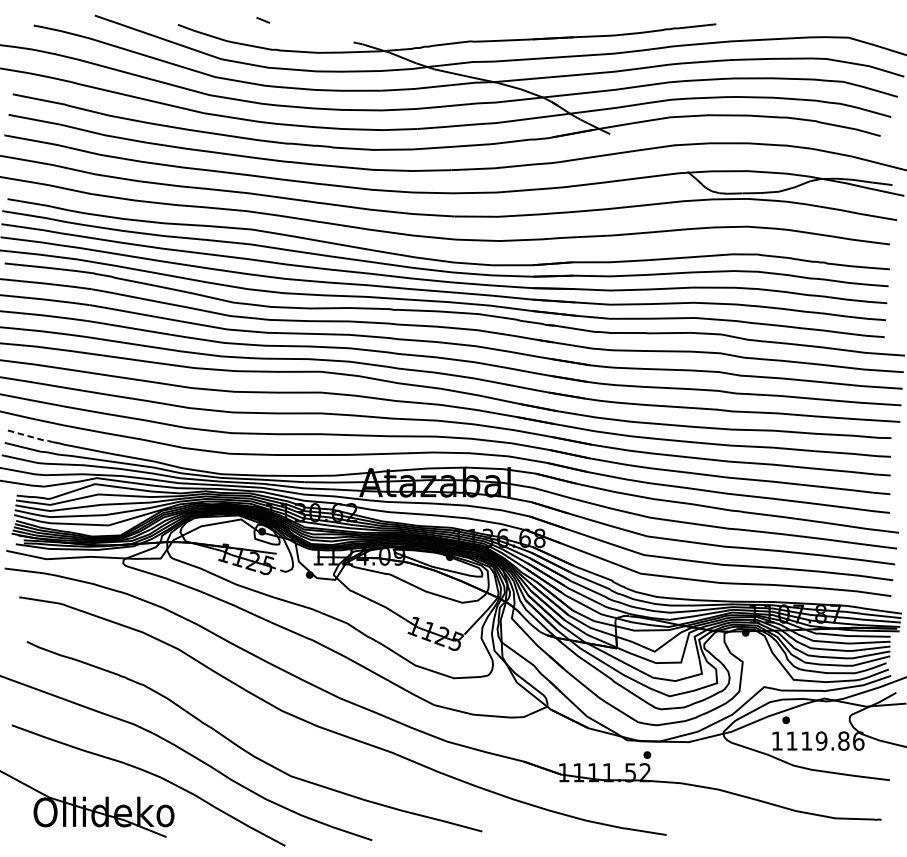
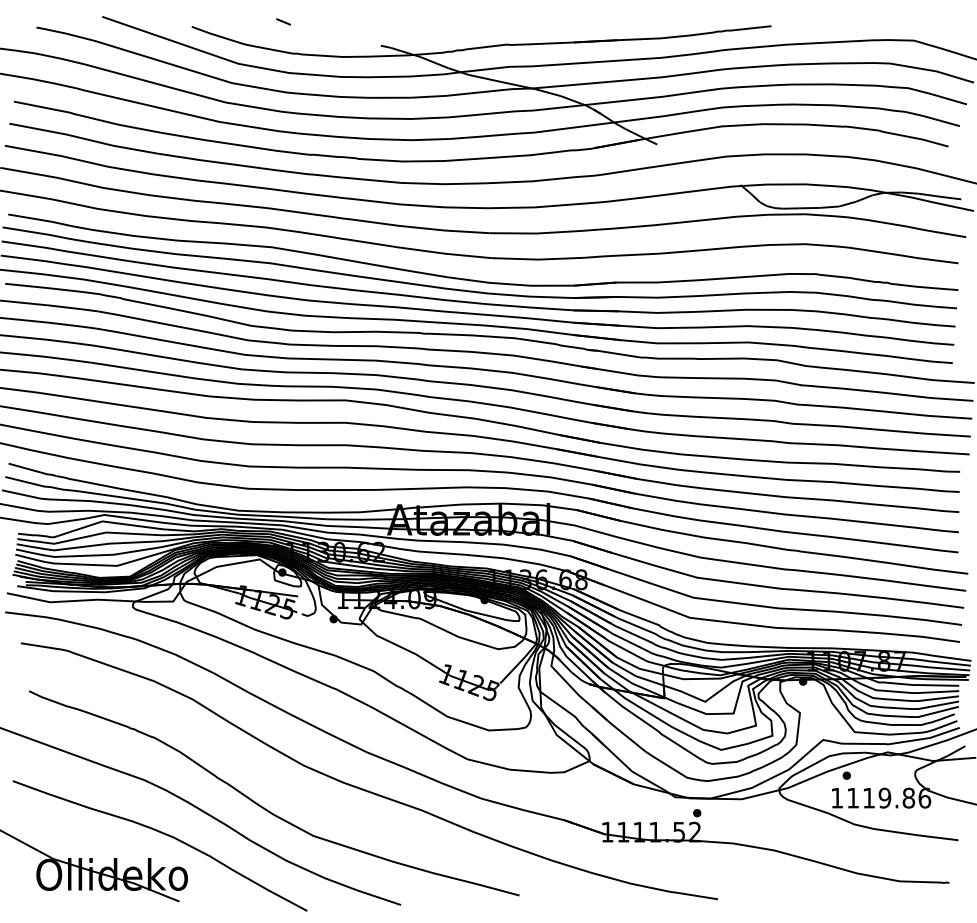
line: (31, 436) -> (34, 470), dashed -> solid

